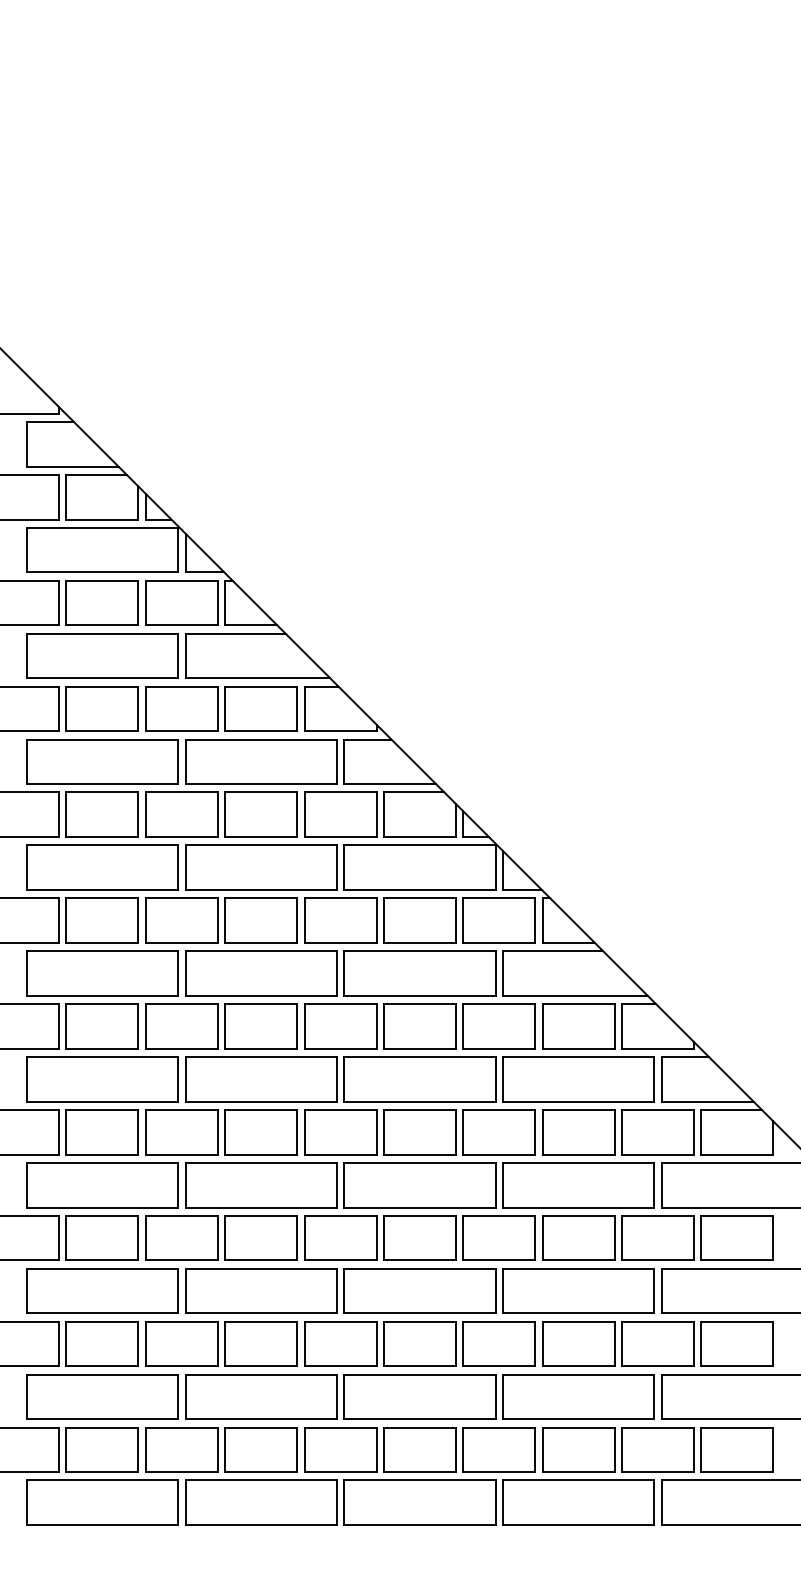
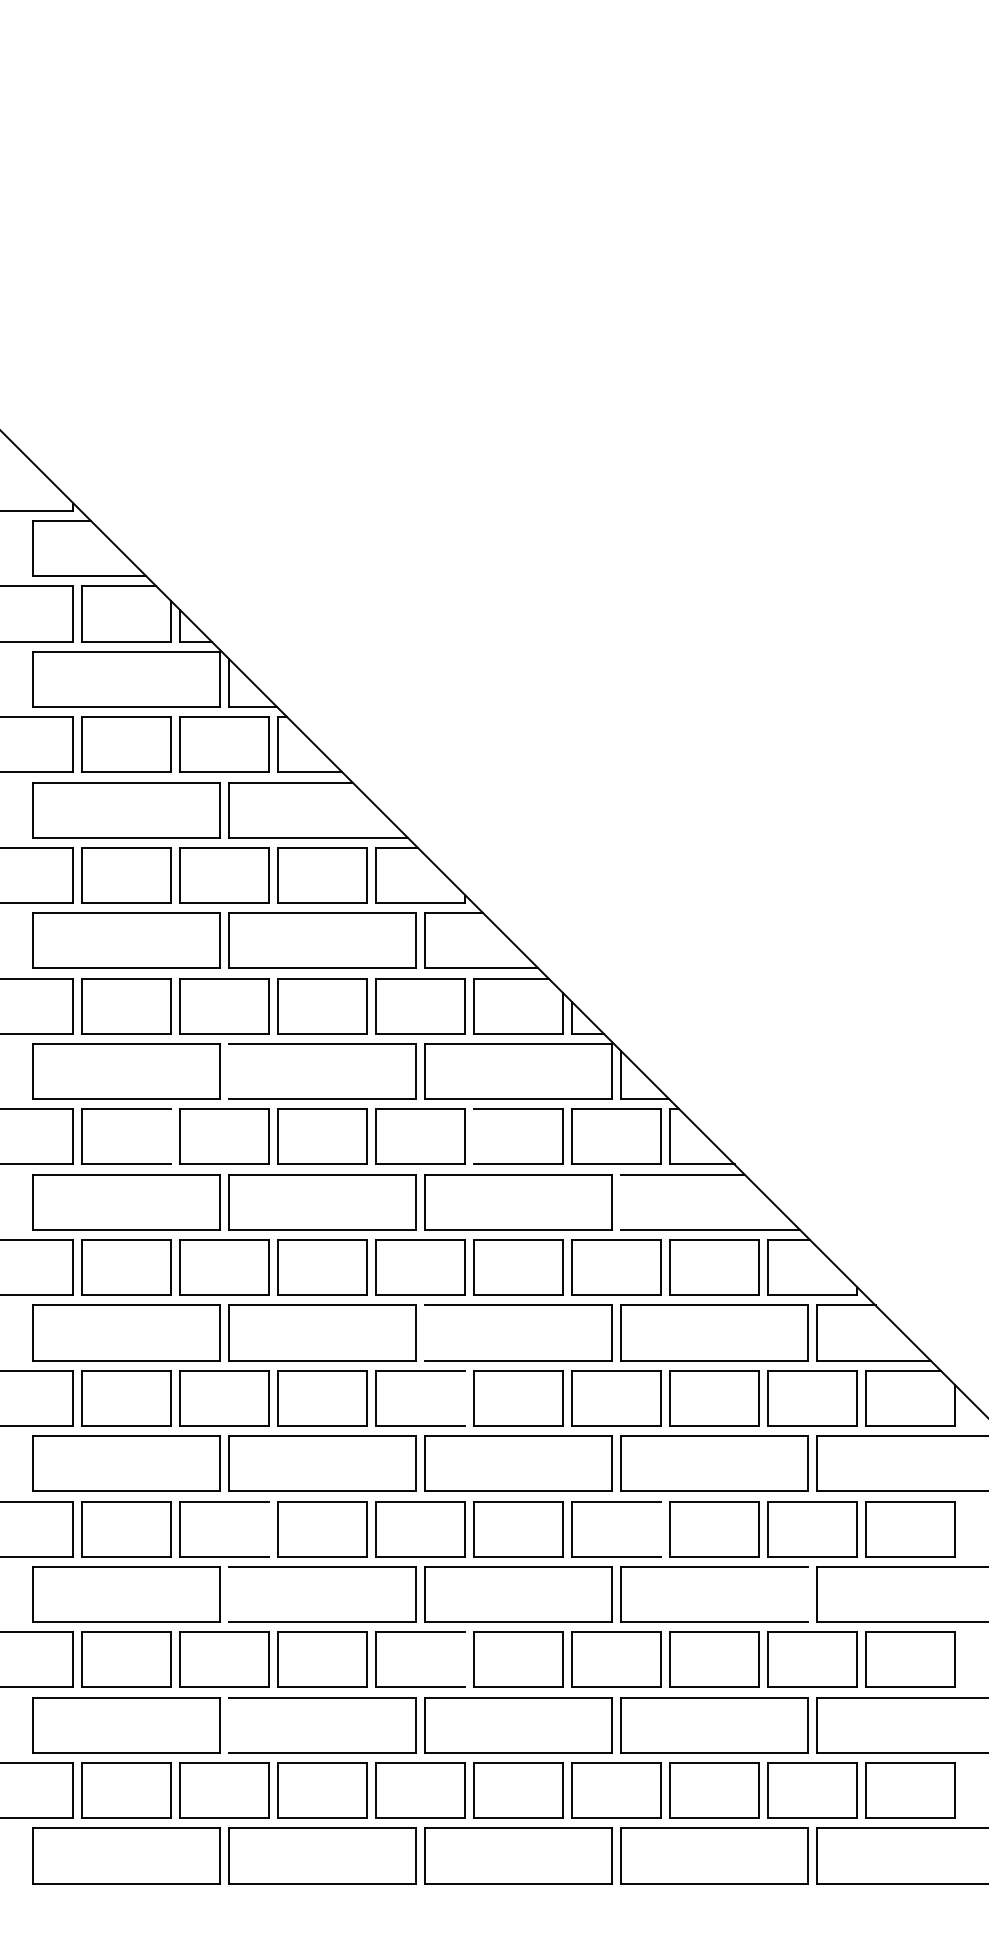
line: (185, 867) -> (228, 1071), removed
line: (138, 920) -> (170, 1136), removed
line: (383, 920) -> (473, 1136), removed
line: (503, 973) -> (621, 1202), removed
line: (344, 1079) -> (425, 1333), removed
line: (376, 1131) -> (464, 1397), removed
line: (217, 1237) -> (268, 1528), removed
line: (535, 1237) -> (661, 1528), removed
line: (185, 1290) -> (228, 1593), removed
line: (654, 1290) -> (808, 1593), removed
line: (376, 1343) -> (464, 1659), removed
line: (185, 1396) -> (228, 1724), removed

